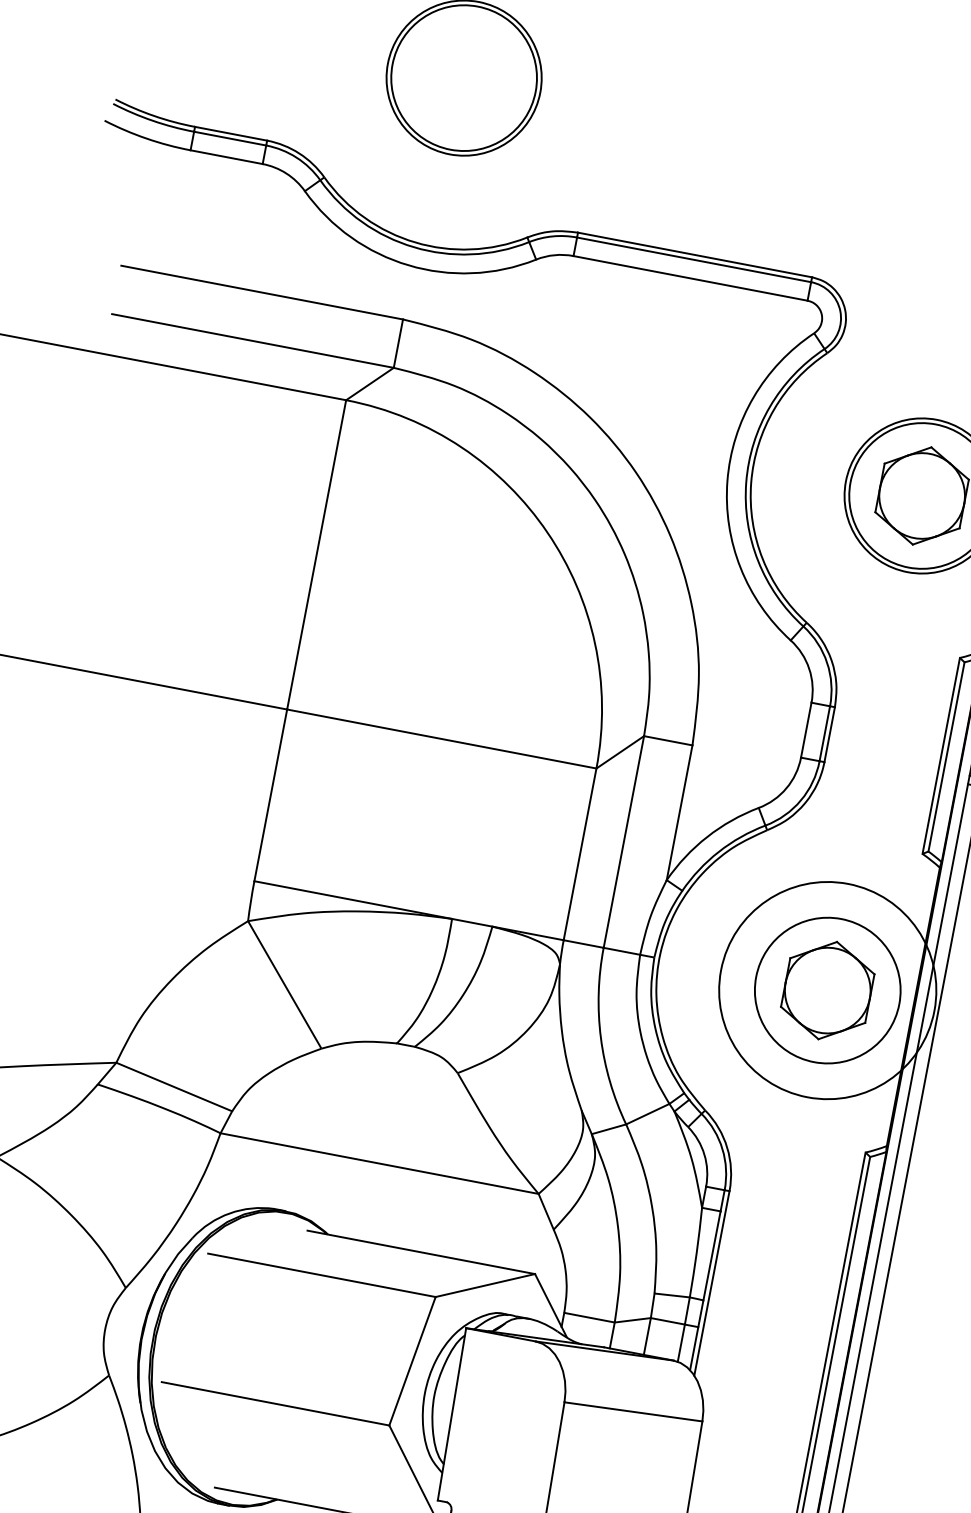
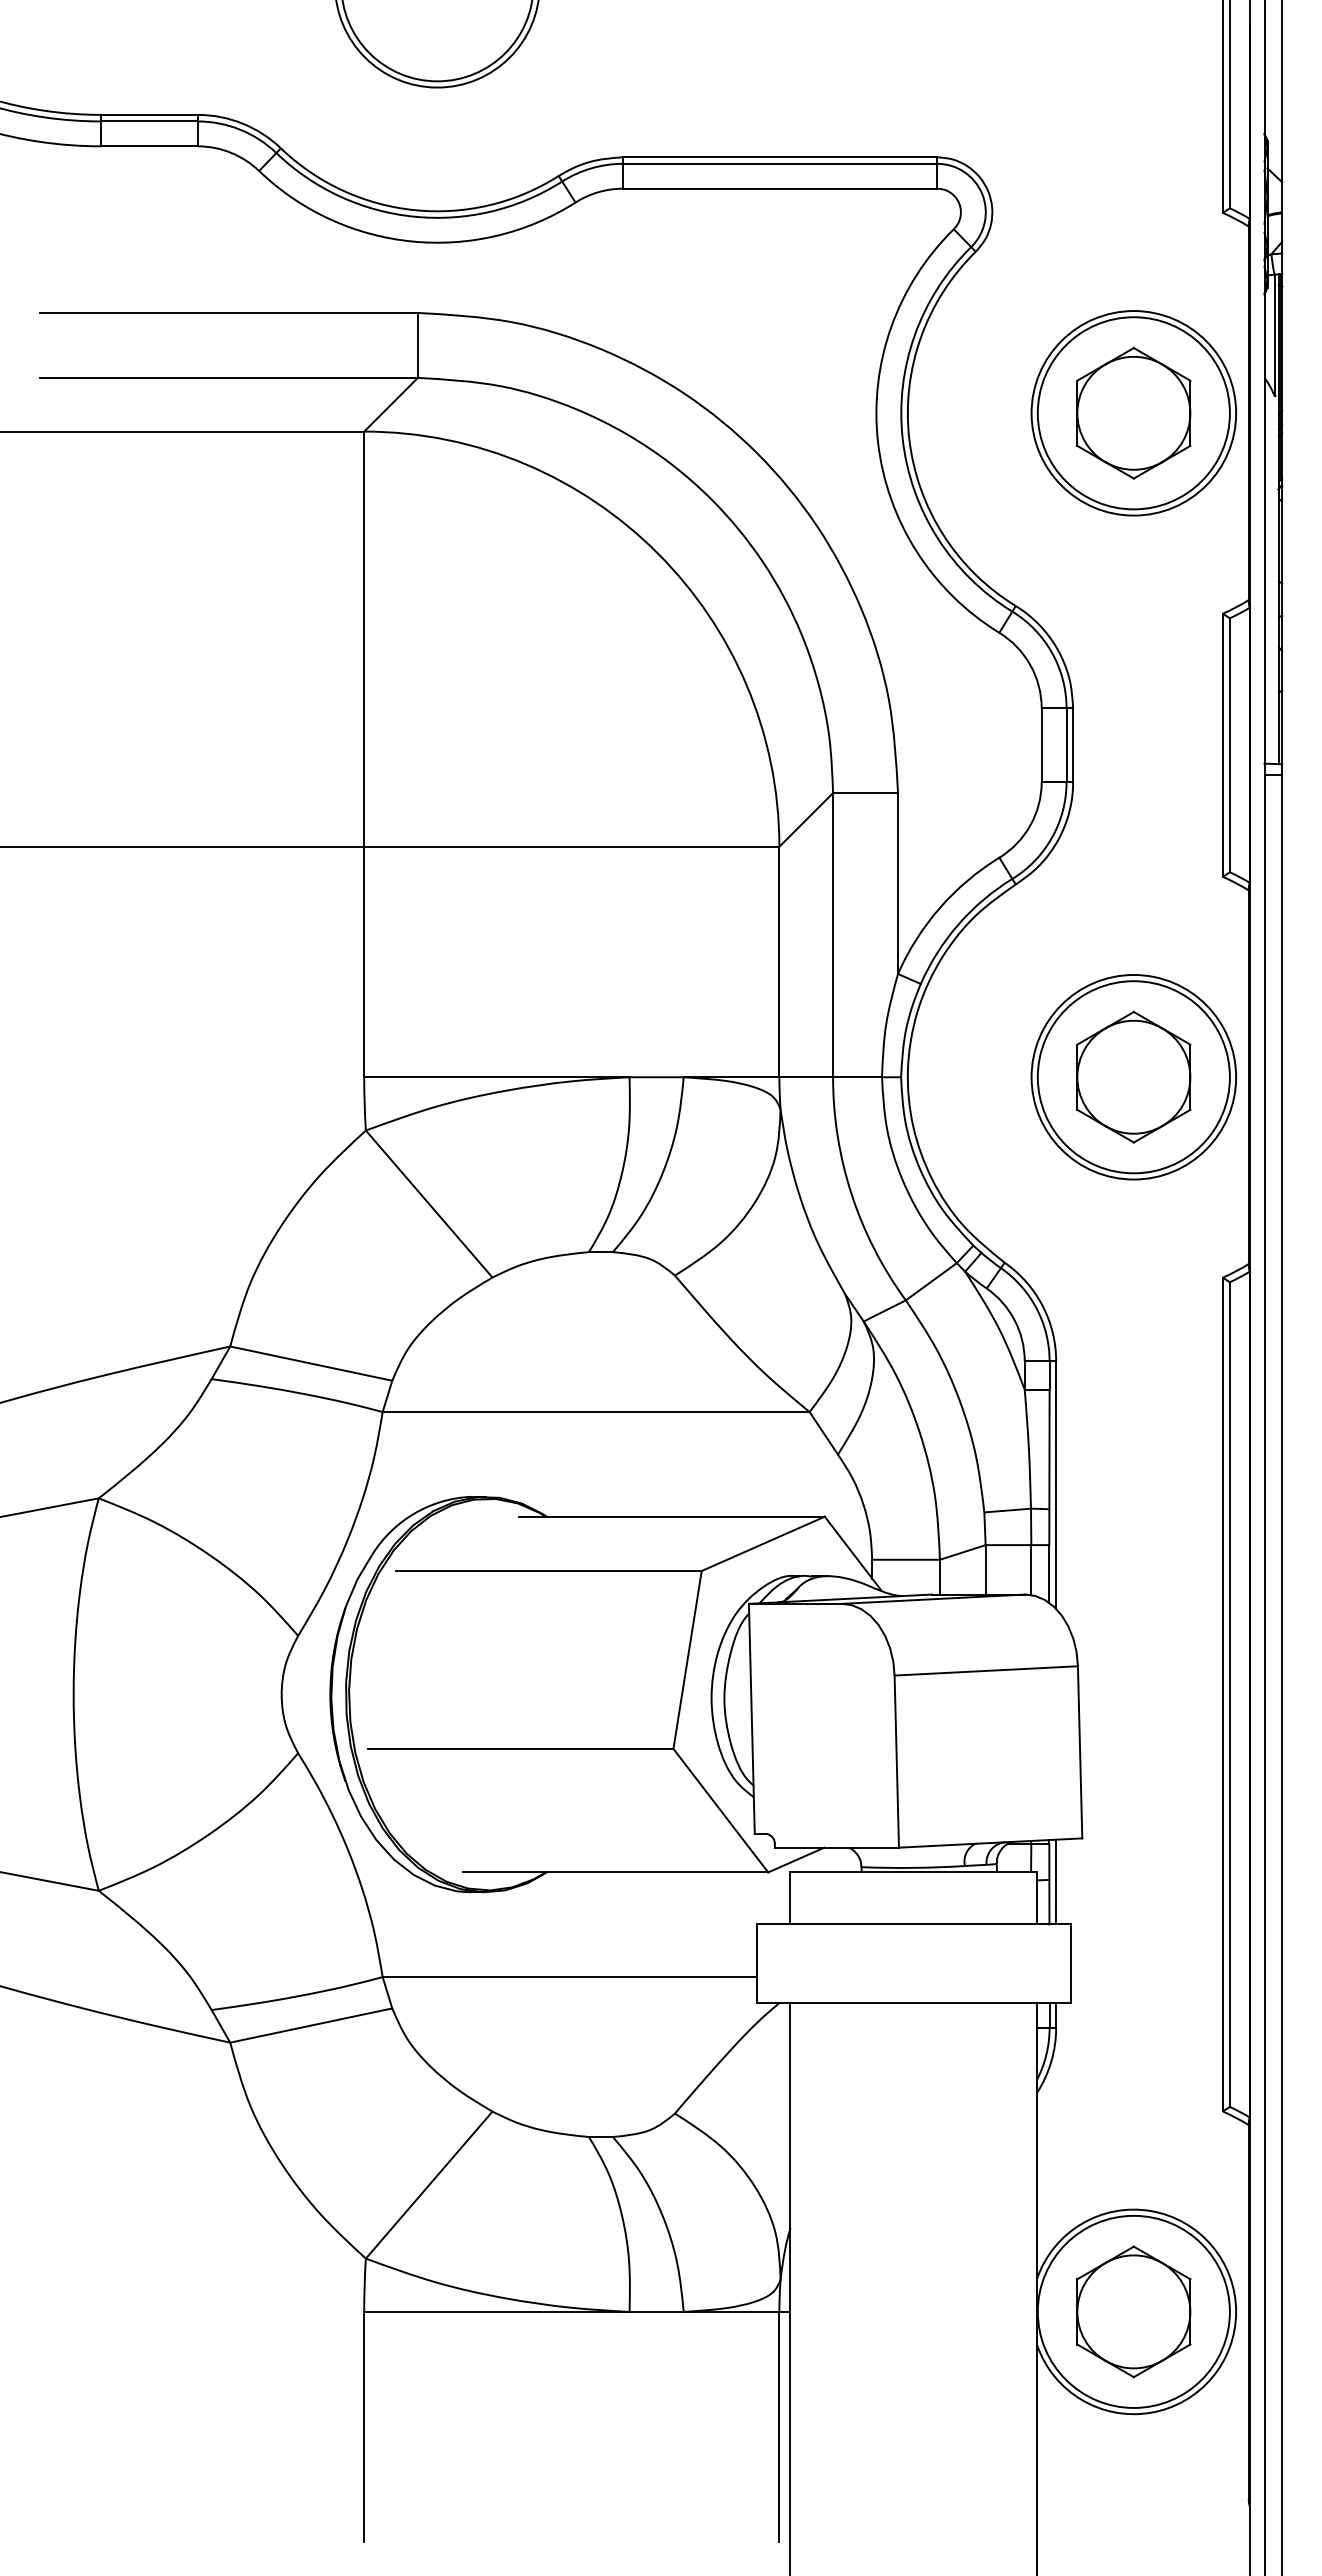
circle: (827, 989) -> (1133, 1076), size x0.71

